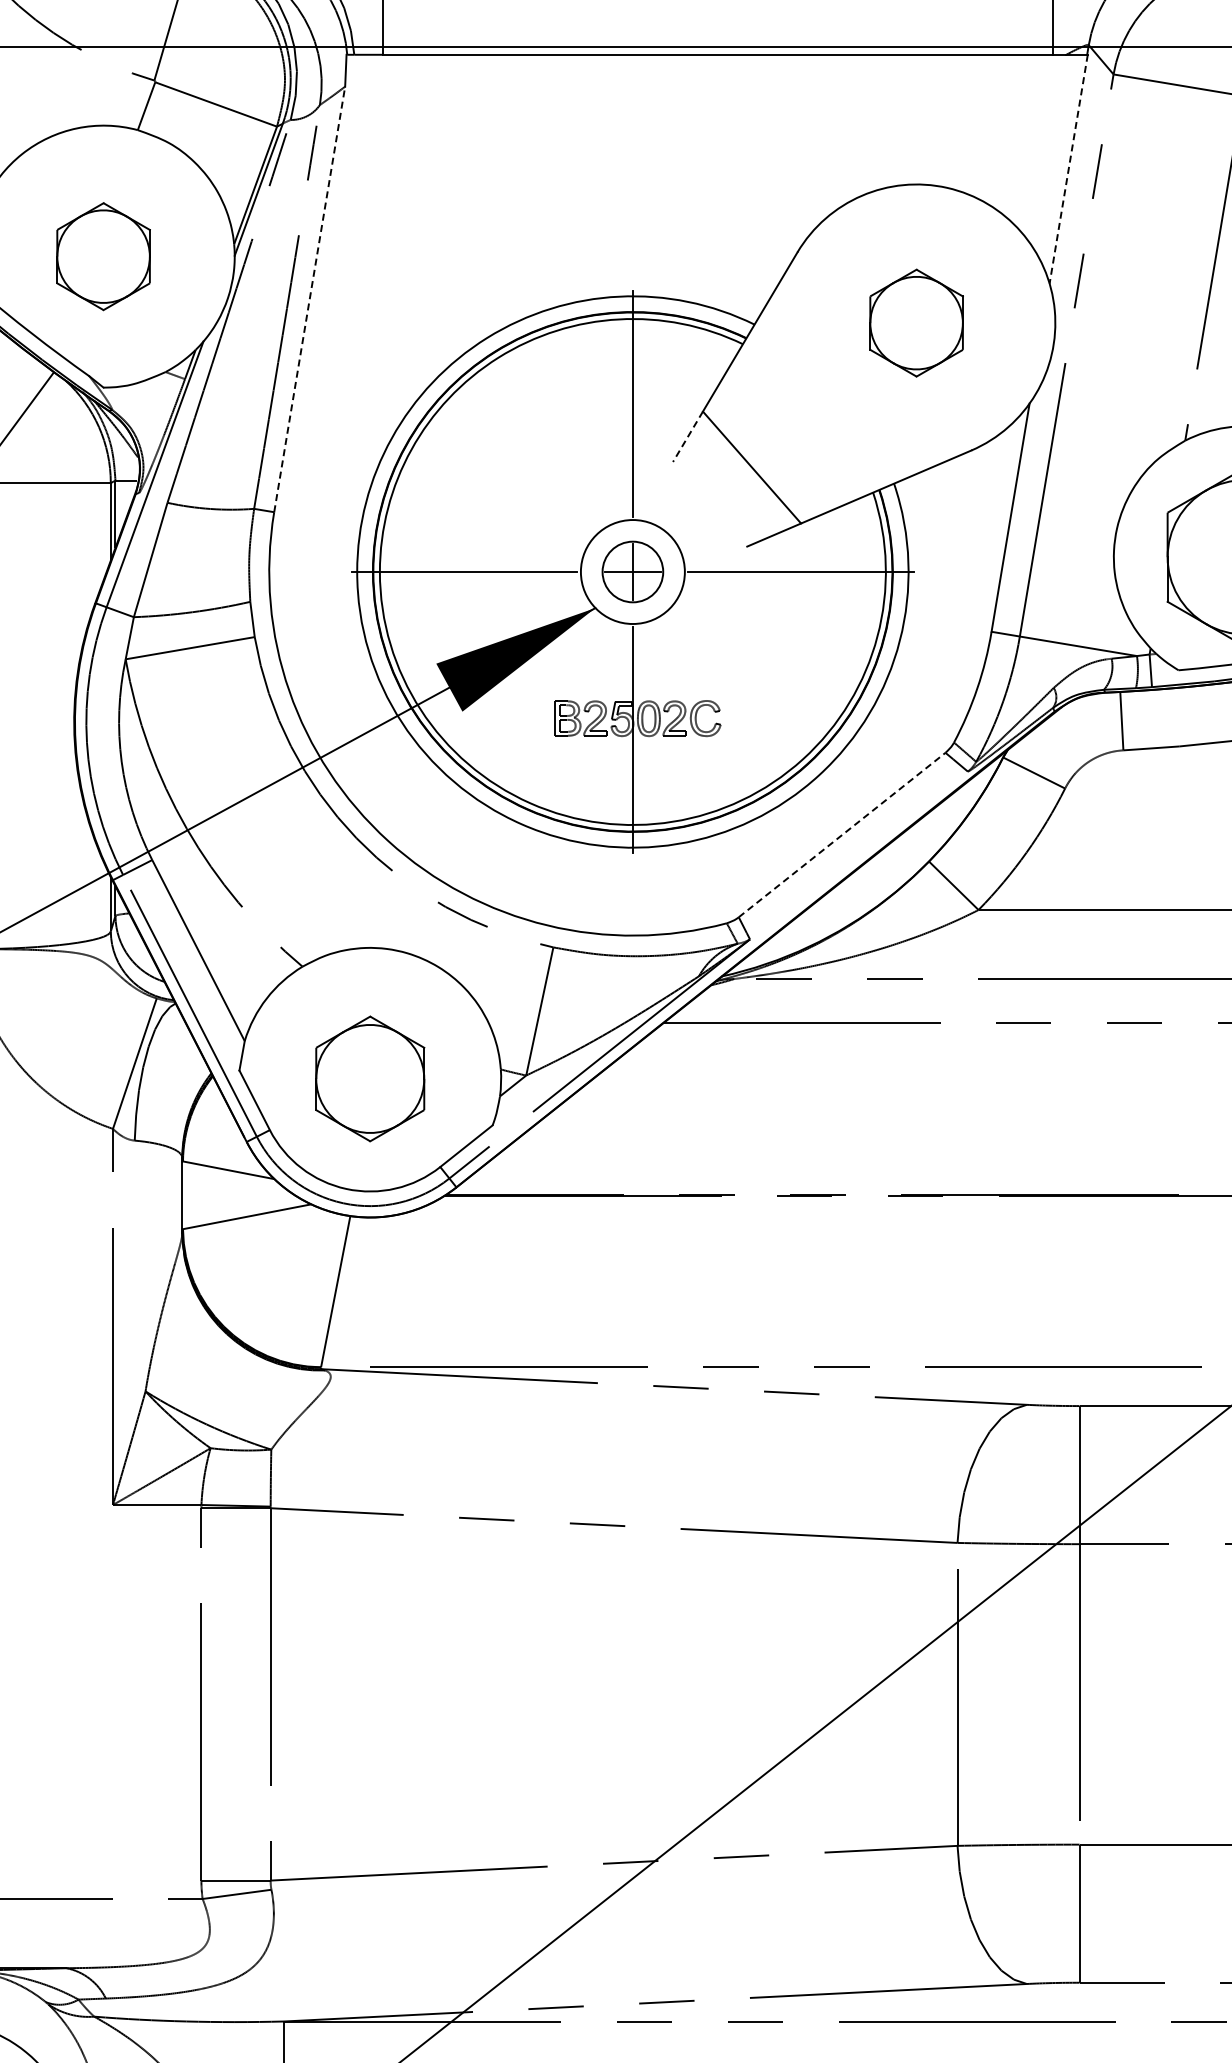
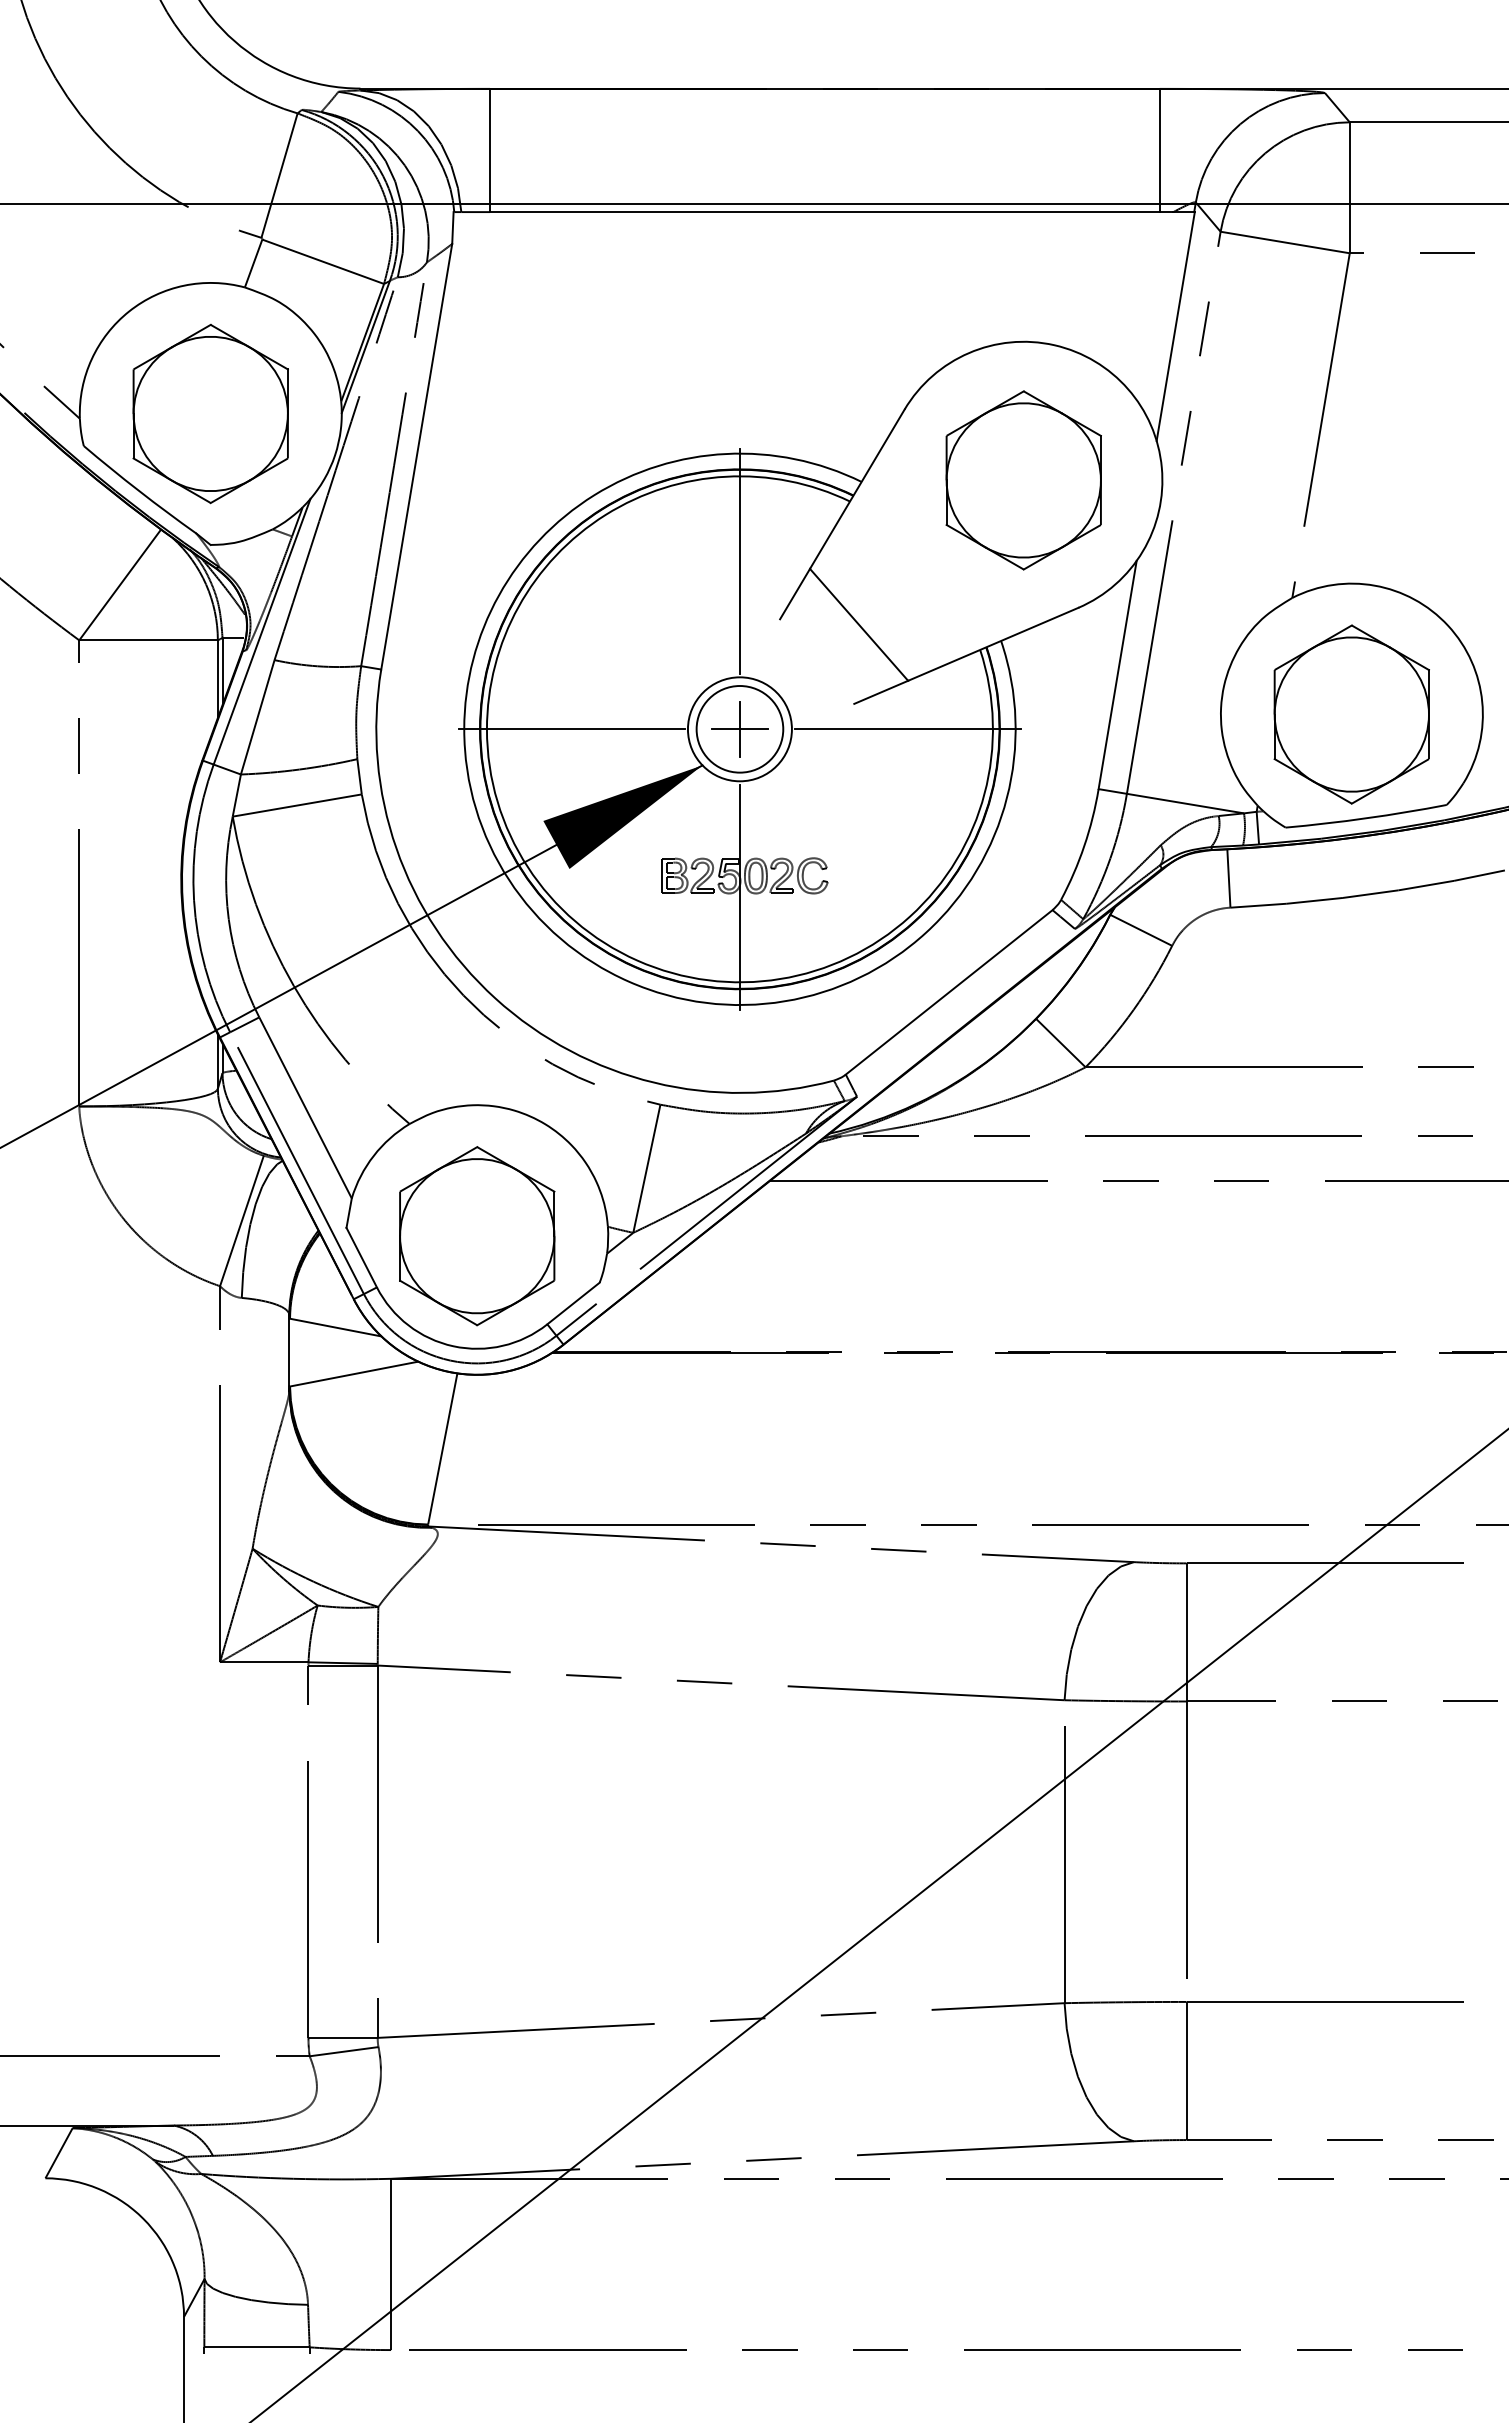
line: (1068, 170) -> (1175, 327), dashed -> solid
part: (103, 256) -> (210, 413), size x1.67
line: (309, 299) -> (416, 456), dashed -> solid
part: (916, 323) -> (1023, 480), size x1.67
line: (687, 437) -> (794, 594), dashed -> solid
circle: (632, 572) -> (739, 729), size x1.43
line: (842, 835) -> (949, 992), dashed -> solid
part: (370, 1079) -> (477, 1236), size x1.43

